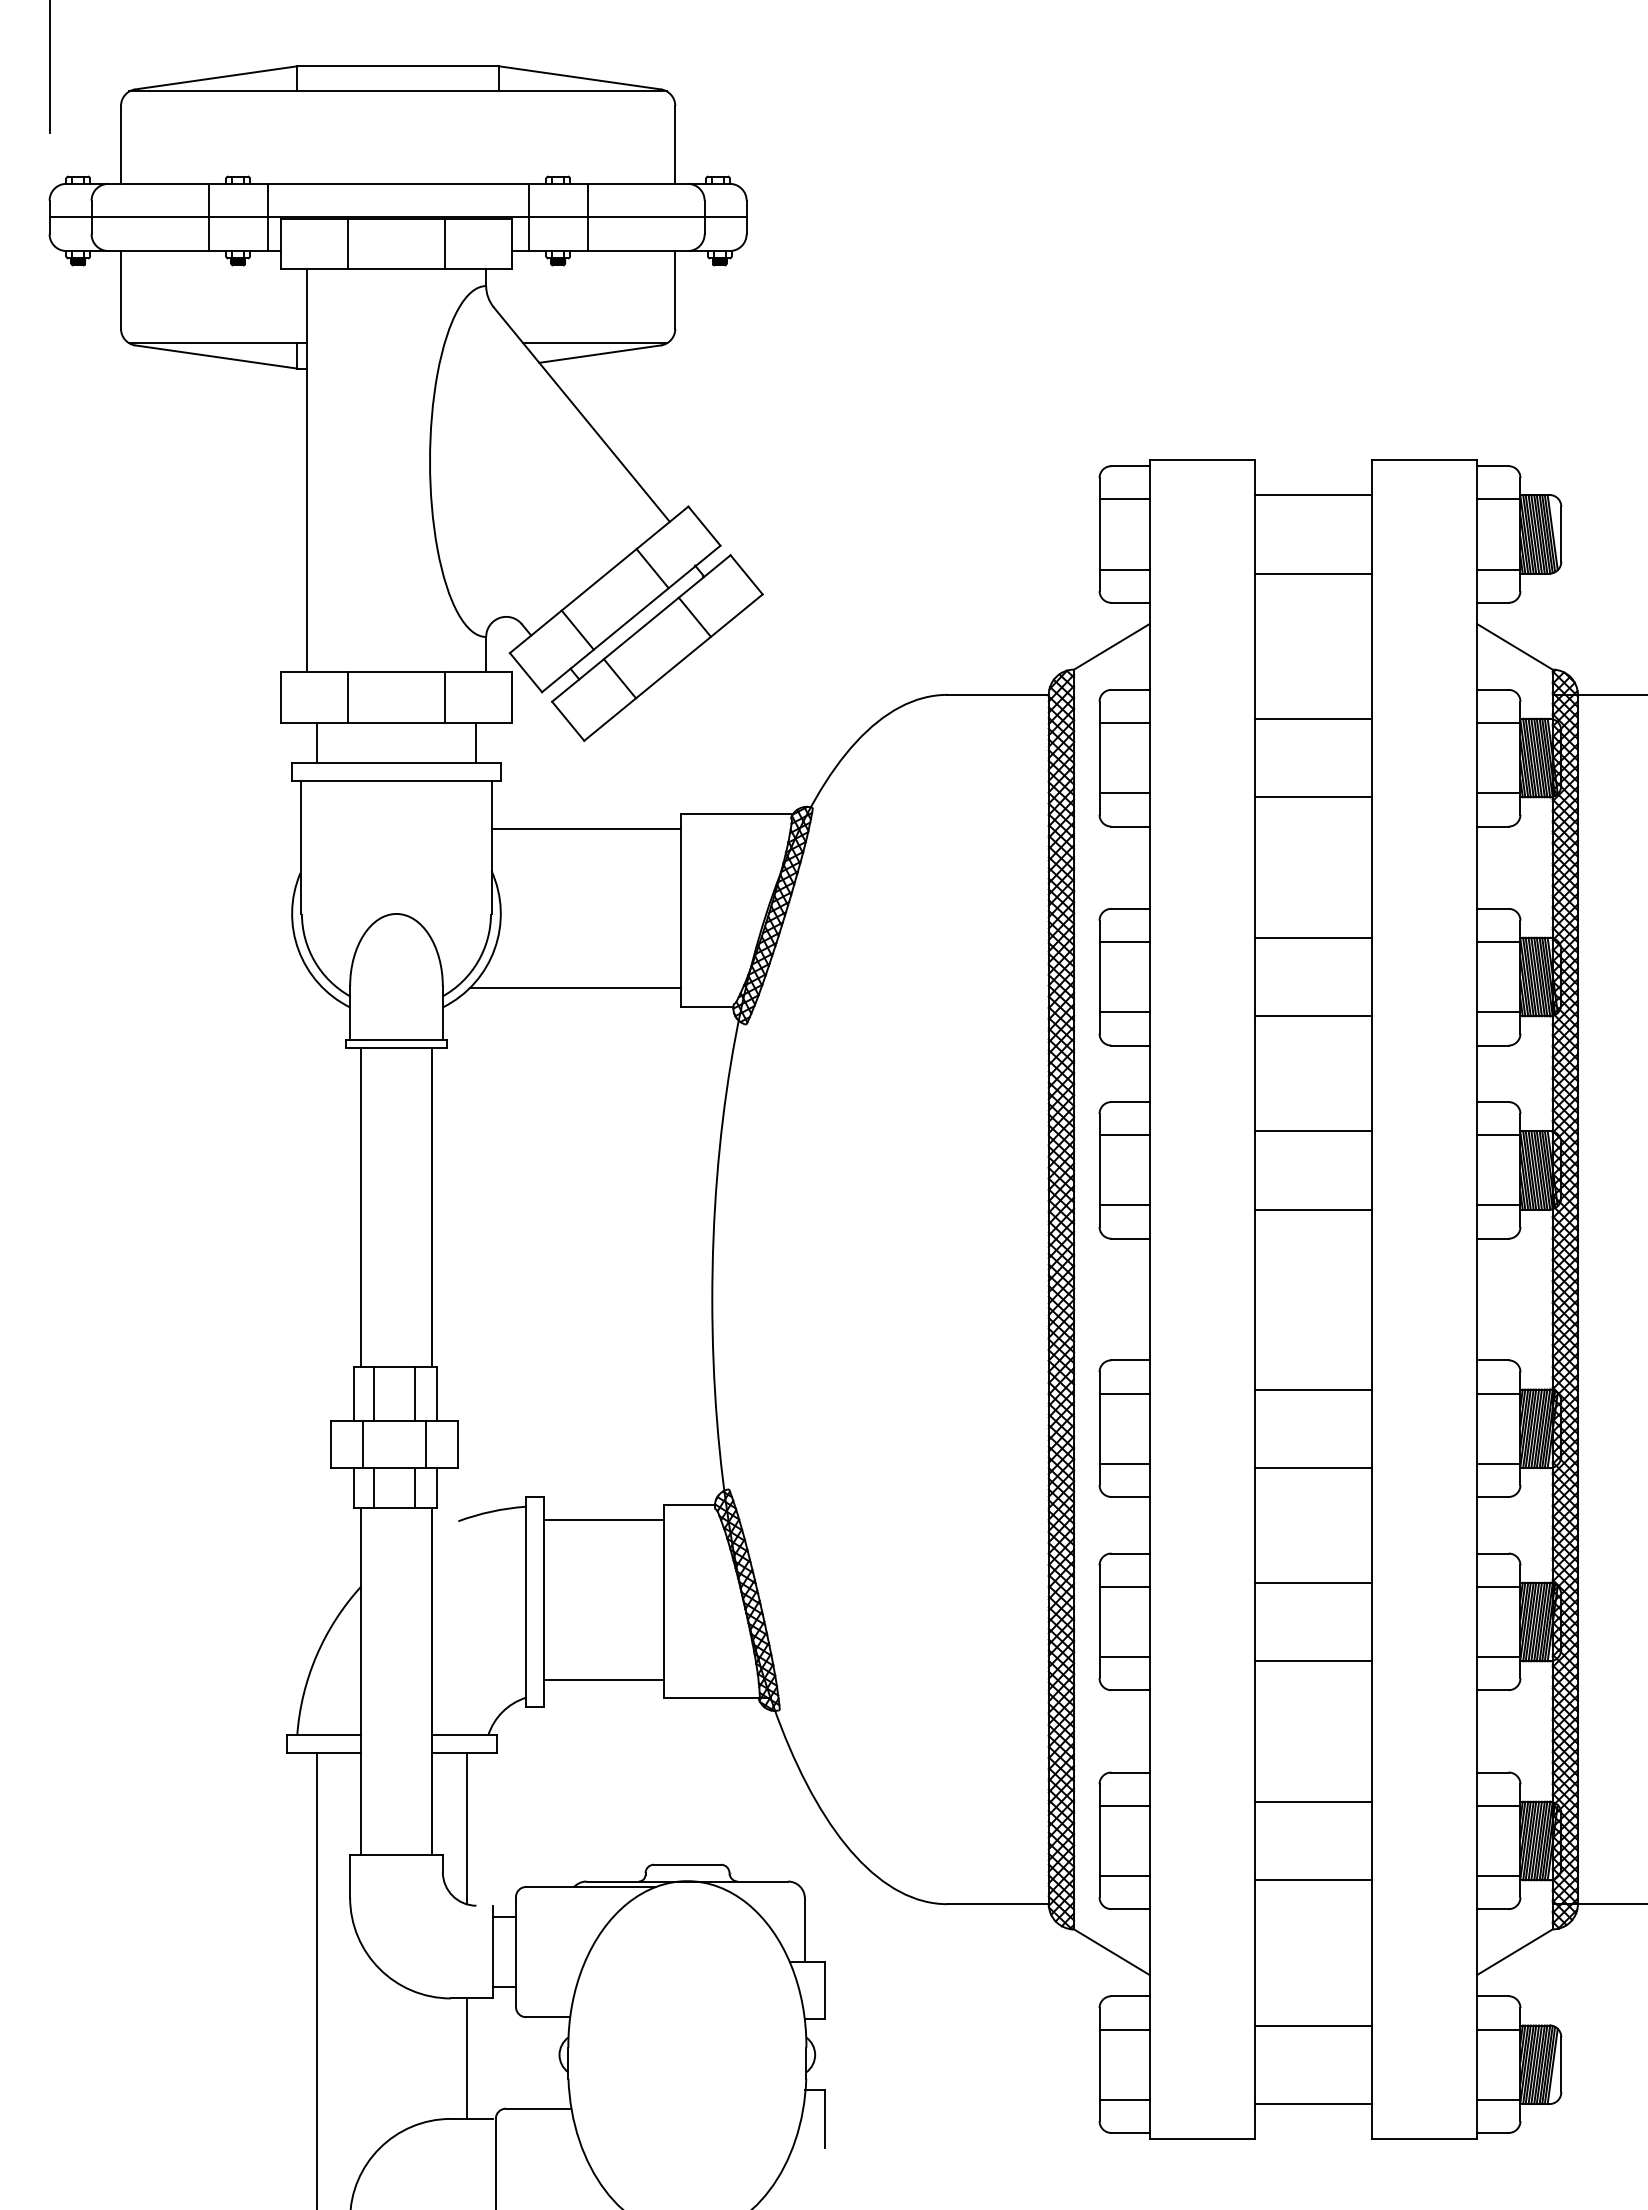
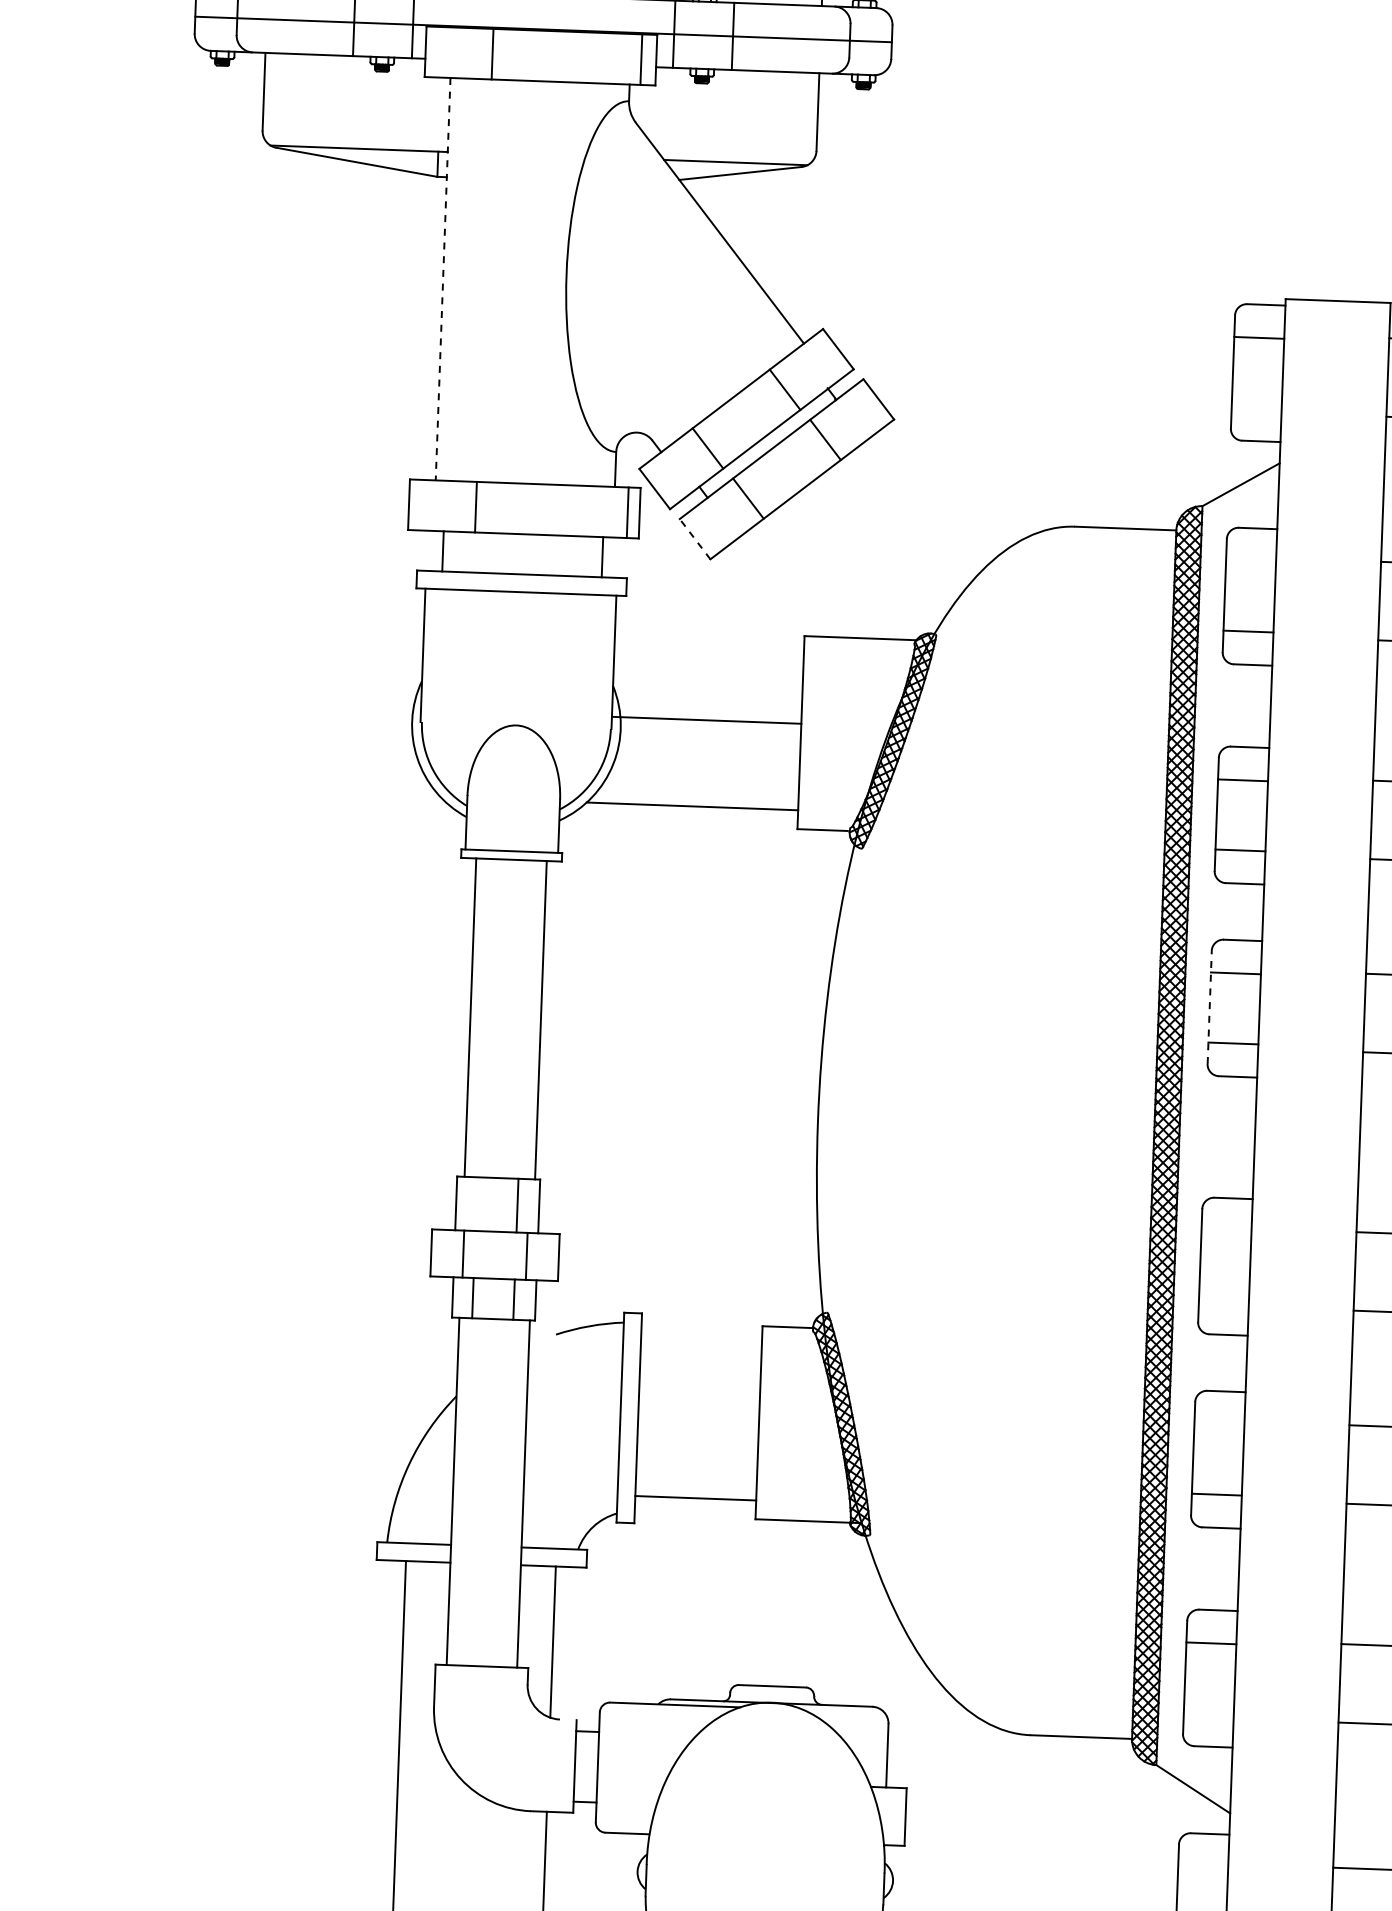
line: (444, 243) -> (640, 59), moved
line: (306, 471) -> (442, 280), solid -> dashed
line: (1124, 569) -> (1256, 407), removed
line: (444, 697) -> (627, 512), moved
line: (567, 720) -> (694, 538), solid -> dashed
line: (1124, 723) -> (1250, 561), removed
line: (586, 828) -> (706, 719), moved
line: (1099, 1170) -> (1209, 1007), solid -> dashed
line: (373, 1393) -> (475, 1203), removed
line: (1124, 1393) -> (1226, 1231), removed
line: (1124, 1463) -> (1223, 1301), removed
line: (603, 1520) -> (701, 1339), removed
line: (1124, 1586) -> (1219, 1424), removed
line: (1124, 1875) -> (1208, 1713), removed
line: (1124, 2029) -> (1203, 1866), removed

